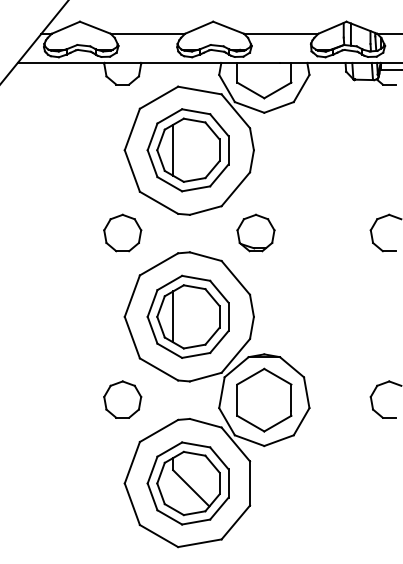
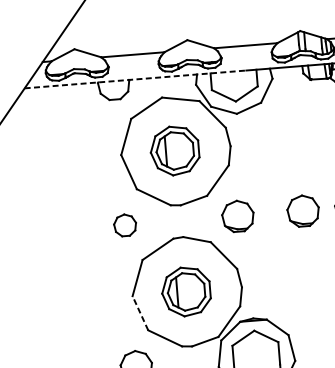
line: (148, 62) -> (135, 79), solid -> dashed
part: (187, 150) -> (174, 150), size x0.7
part: (122, 232) -> (124, 224), size x0.7
part: (332, 232) -> (302, 210), added
part: (187, 316) -> (185, 291), size x0.7
line: (132, 337) -> (140, 313), solid -> dashed

